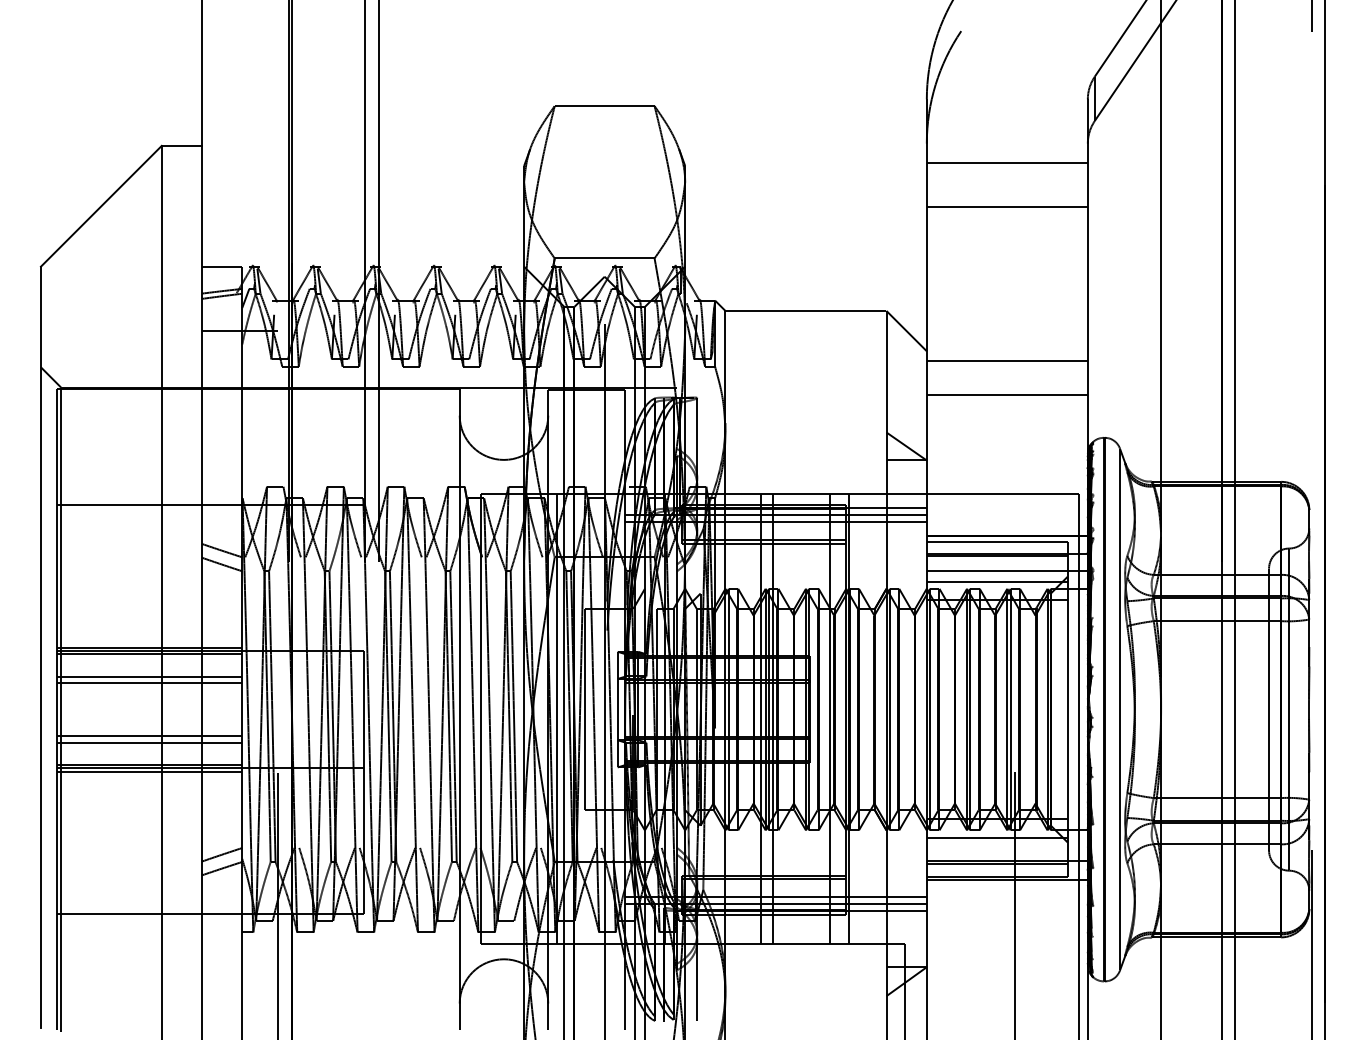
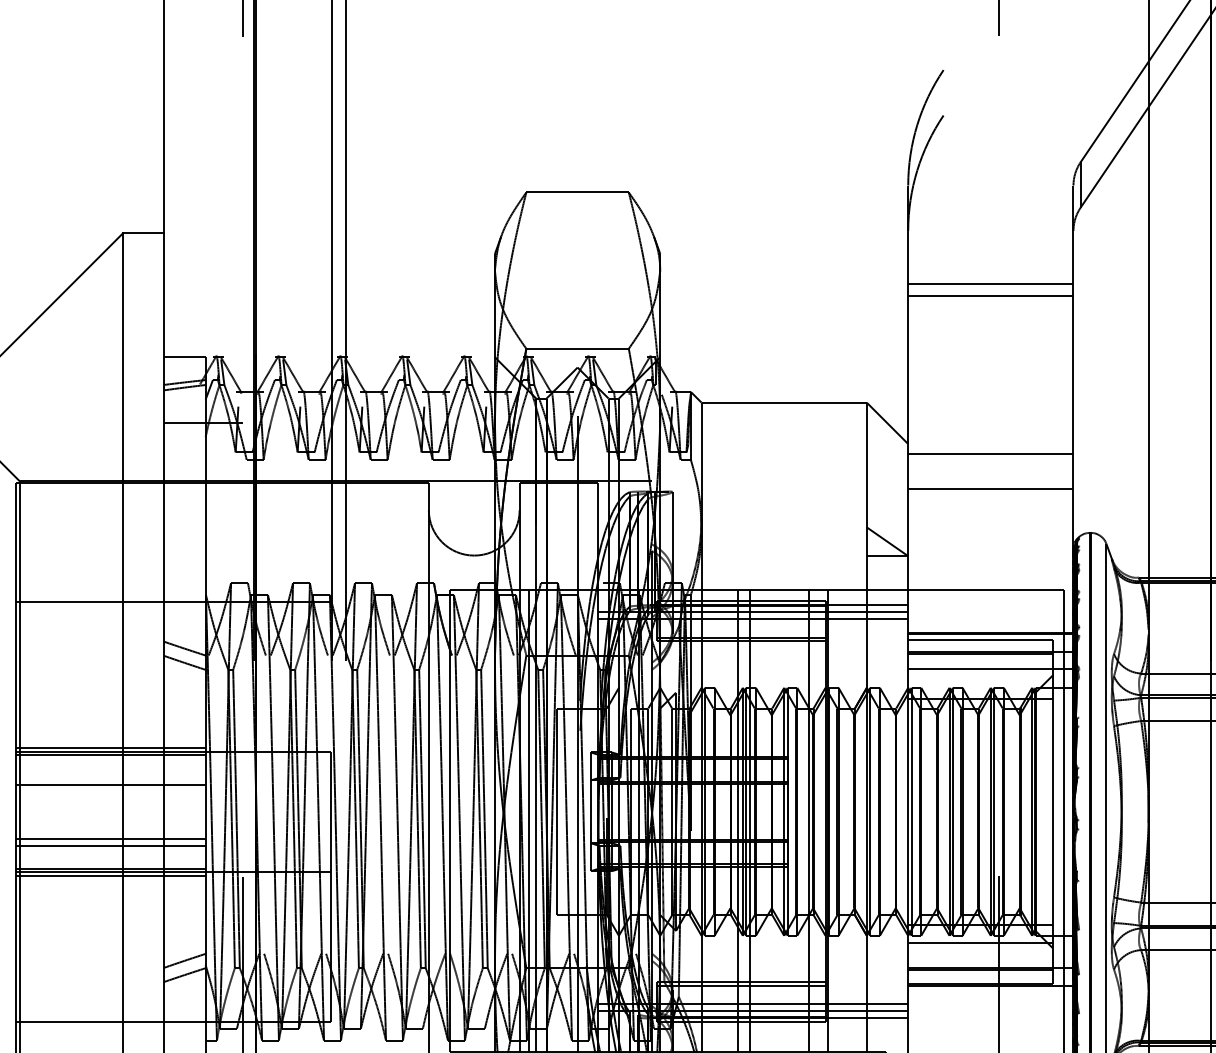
line: (1006, 162) -> (989, 283), moved
line: (996, 581) -> (979, 680), removed
line: (149, 676) -> (110, 777), removed

